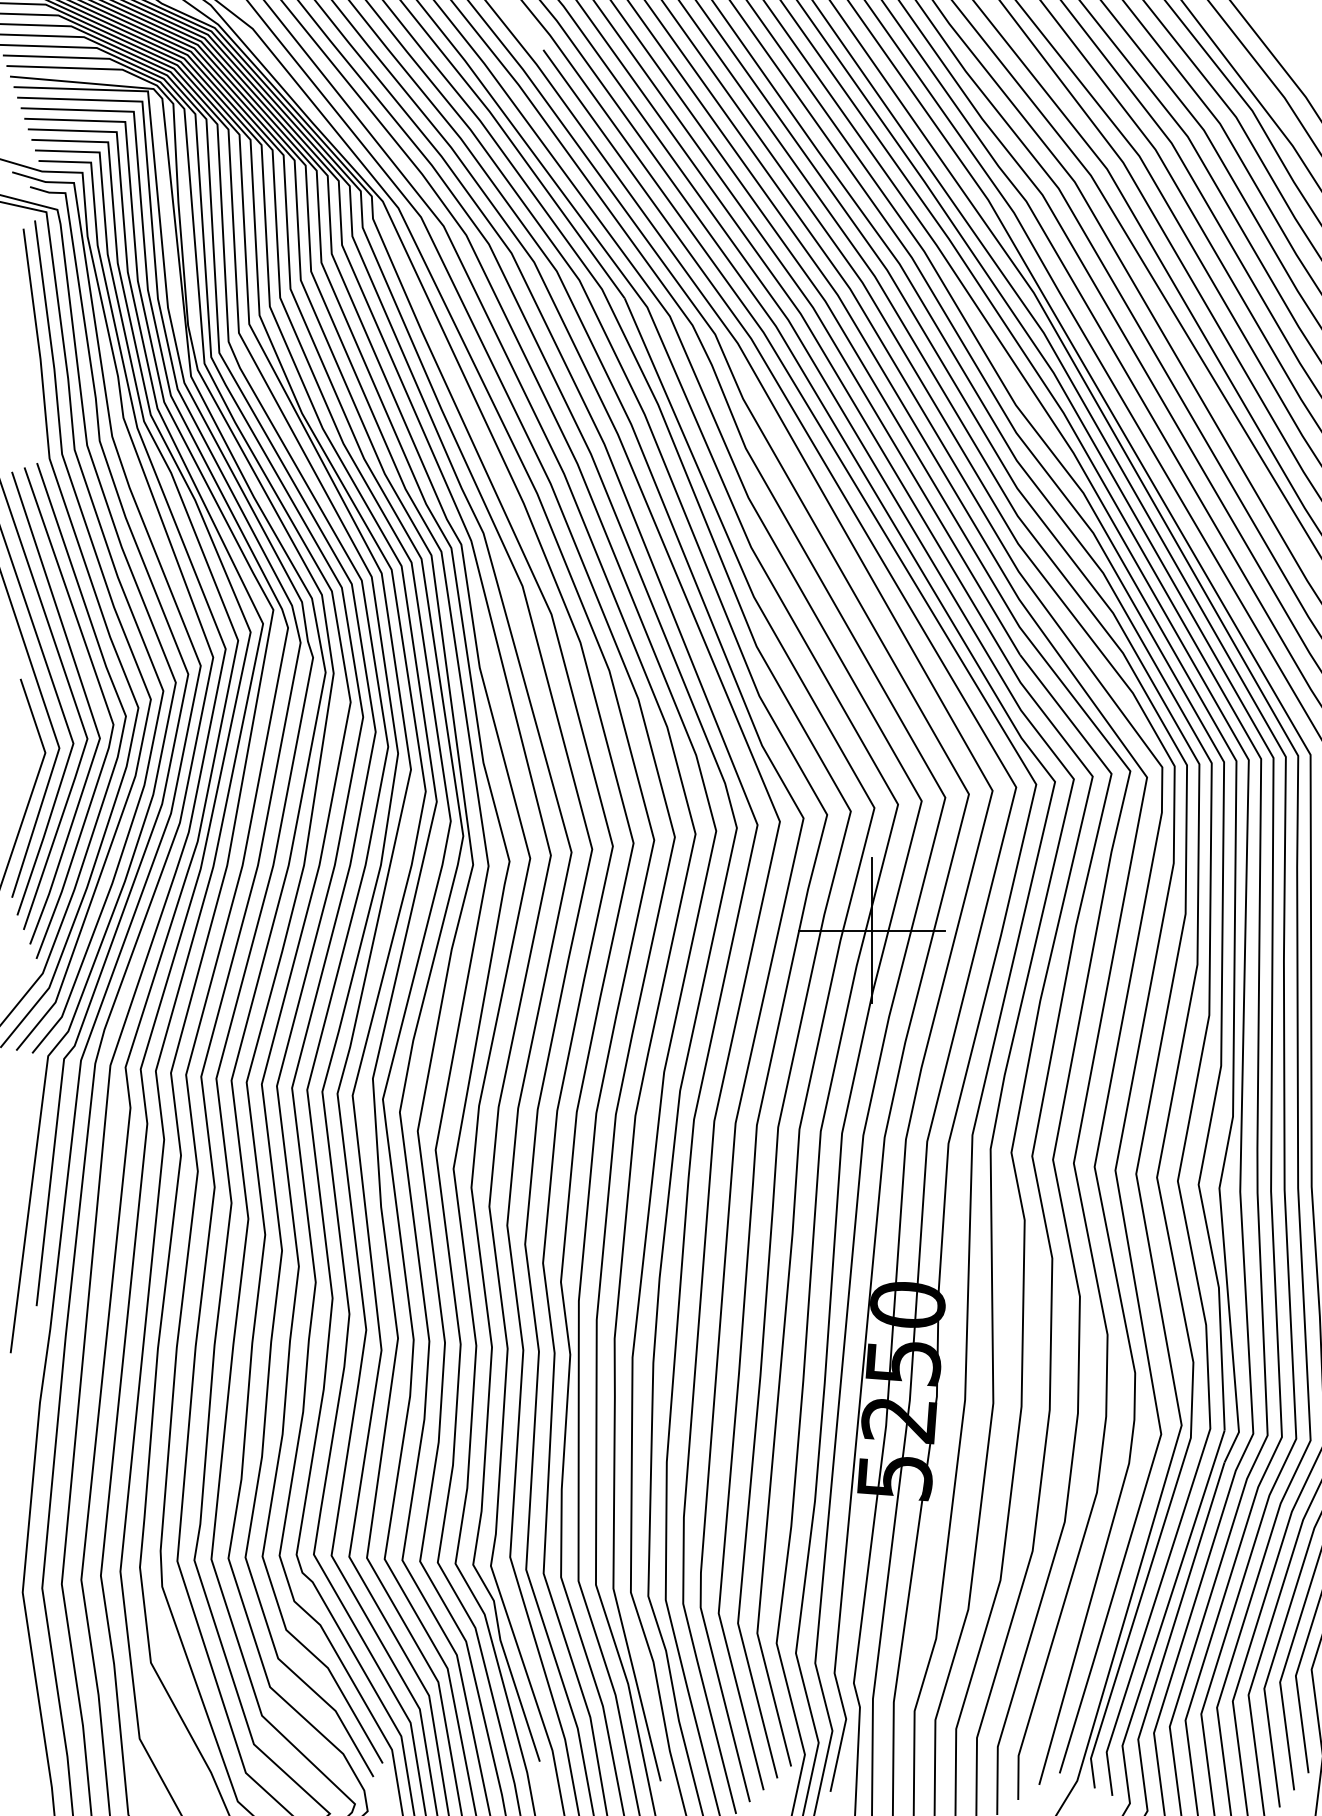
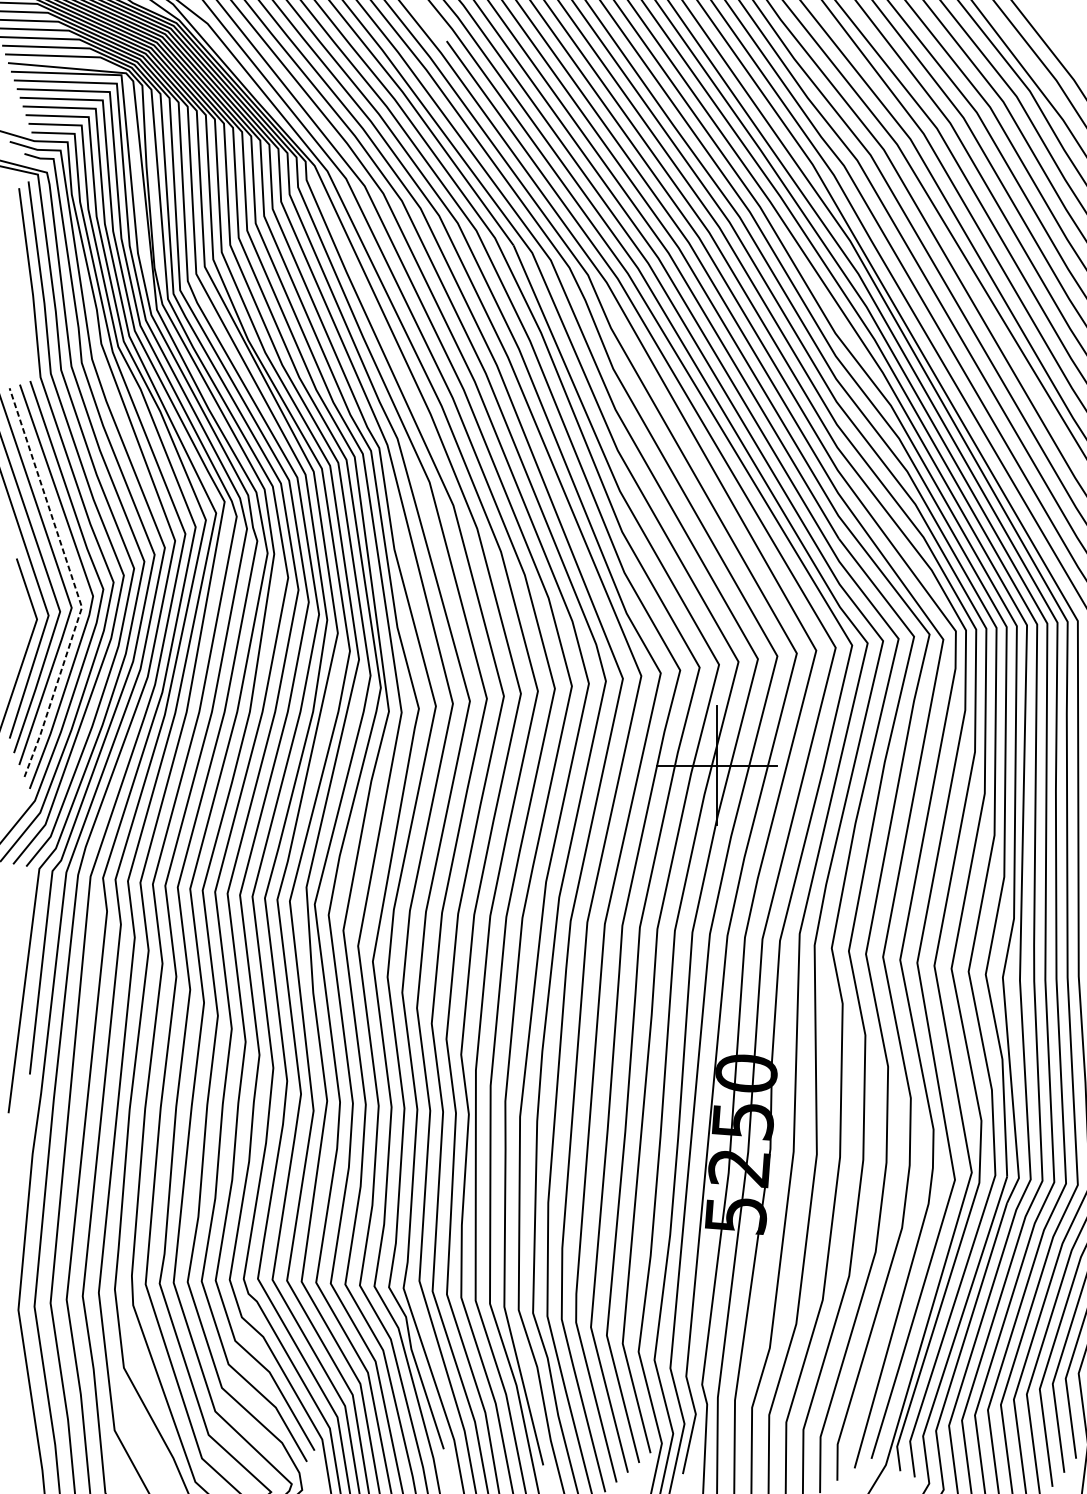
line: (90, 709) -> (74, 583), solid -> dashed

